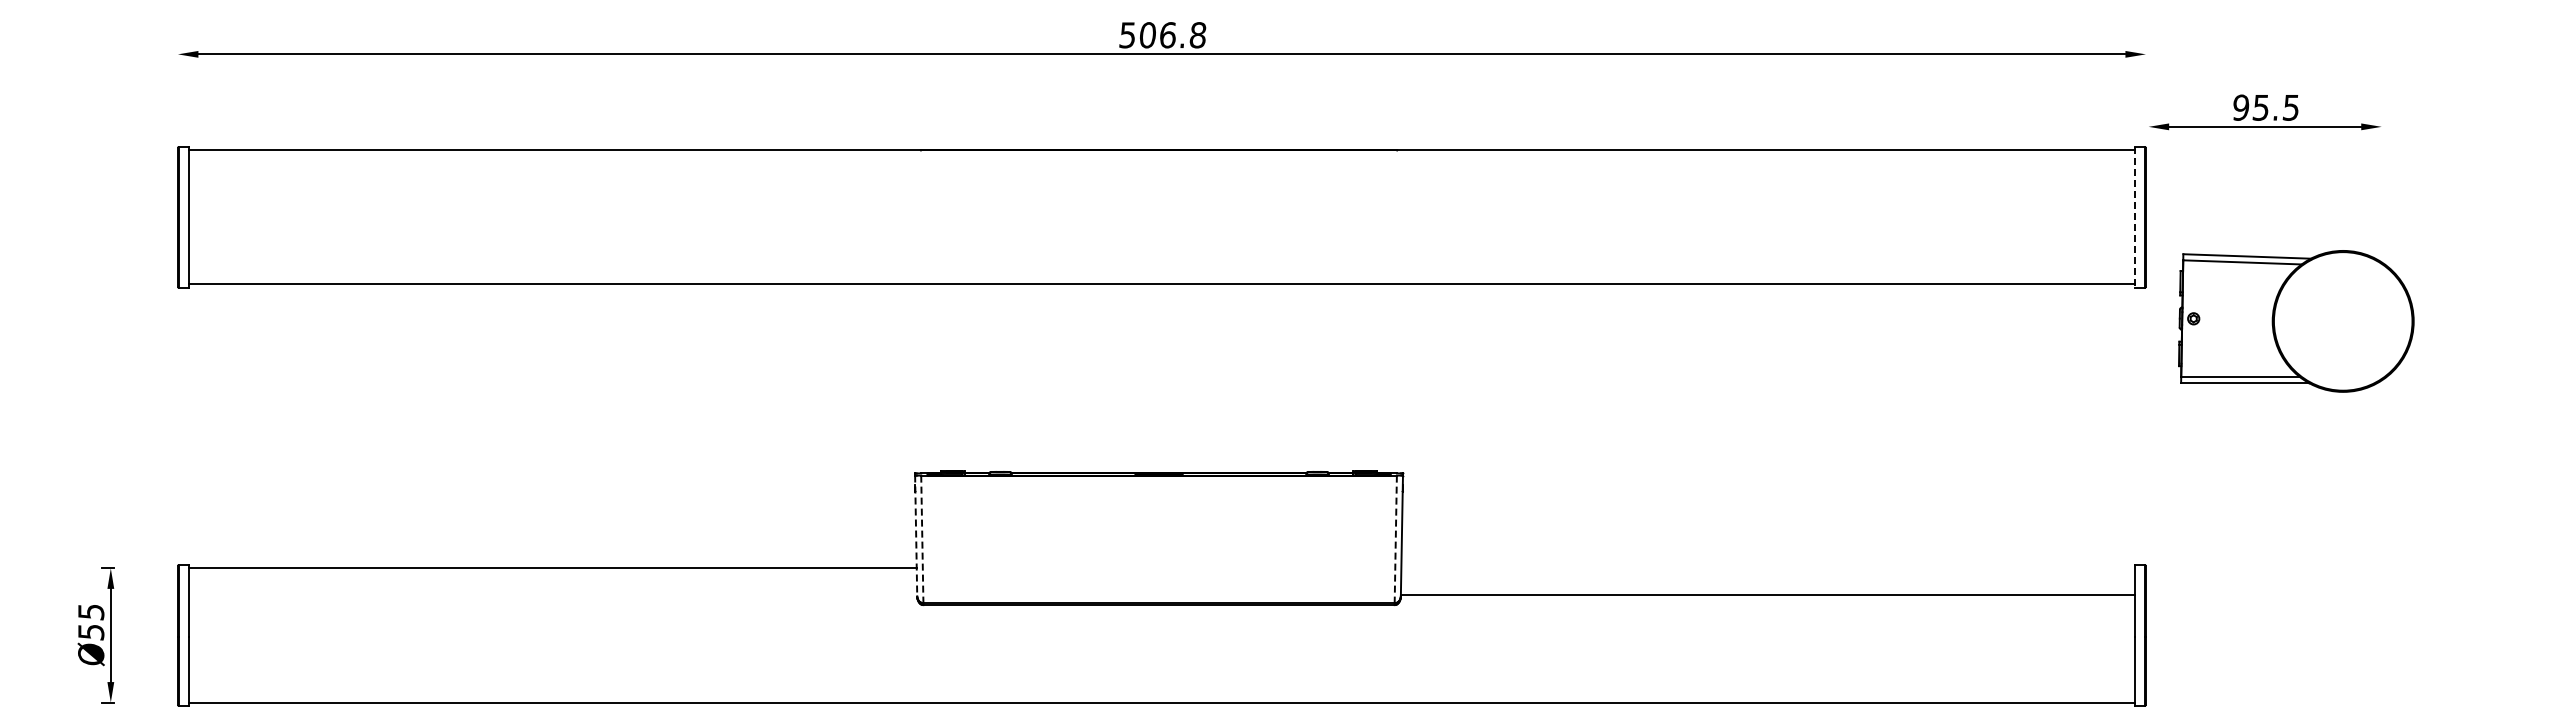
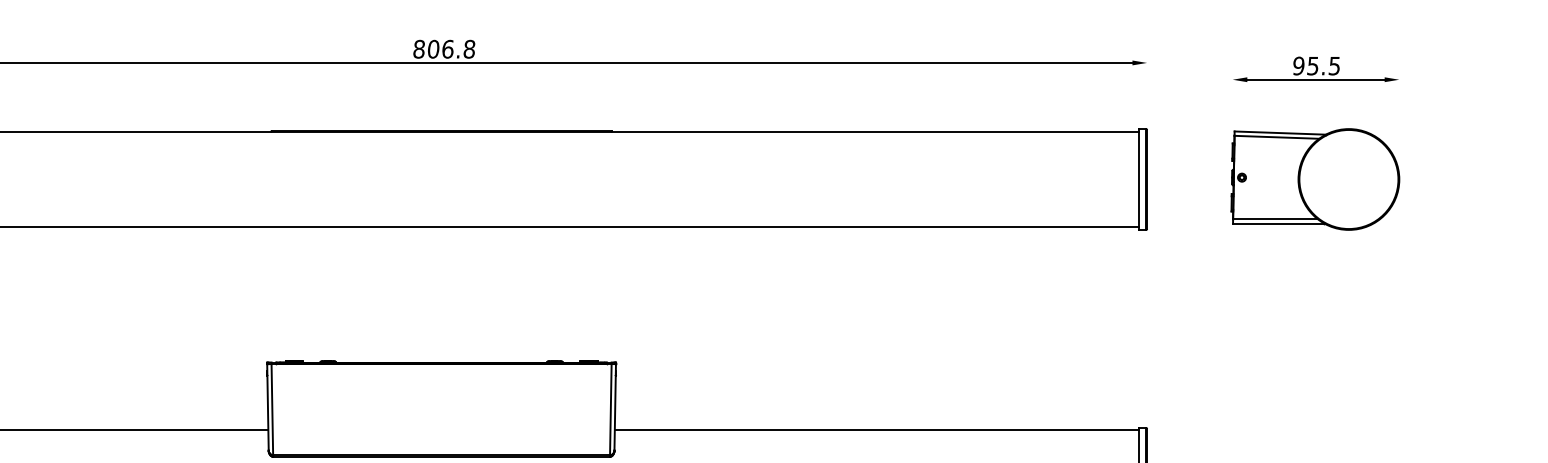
text: (1127, 35) -> (419, 49), 506.8 -> 806.8
part: (2264, 112) -> (1315, 69), moved
line: (2134, 217) -> (1138, 179), dashed -> solid
part: (2296, 321) -> (1315, 179), moved
line: (916, 536) -> (268, 407), dashed -> solid
line: (922, 539) -> (272, 409), dashed -> solid
line: (1395, 539) -> (610, 409), dashed -> solid
line: (1767, 595) -> (876, 430), moved

